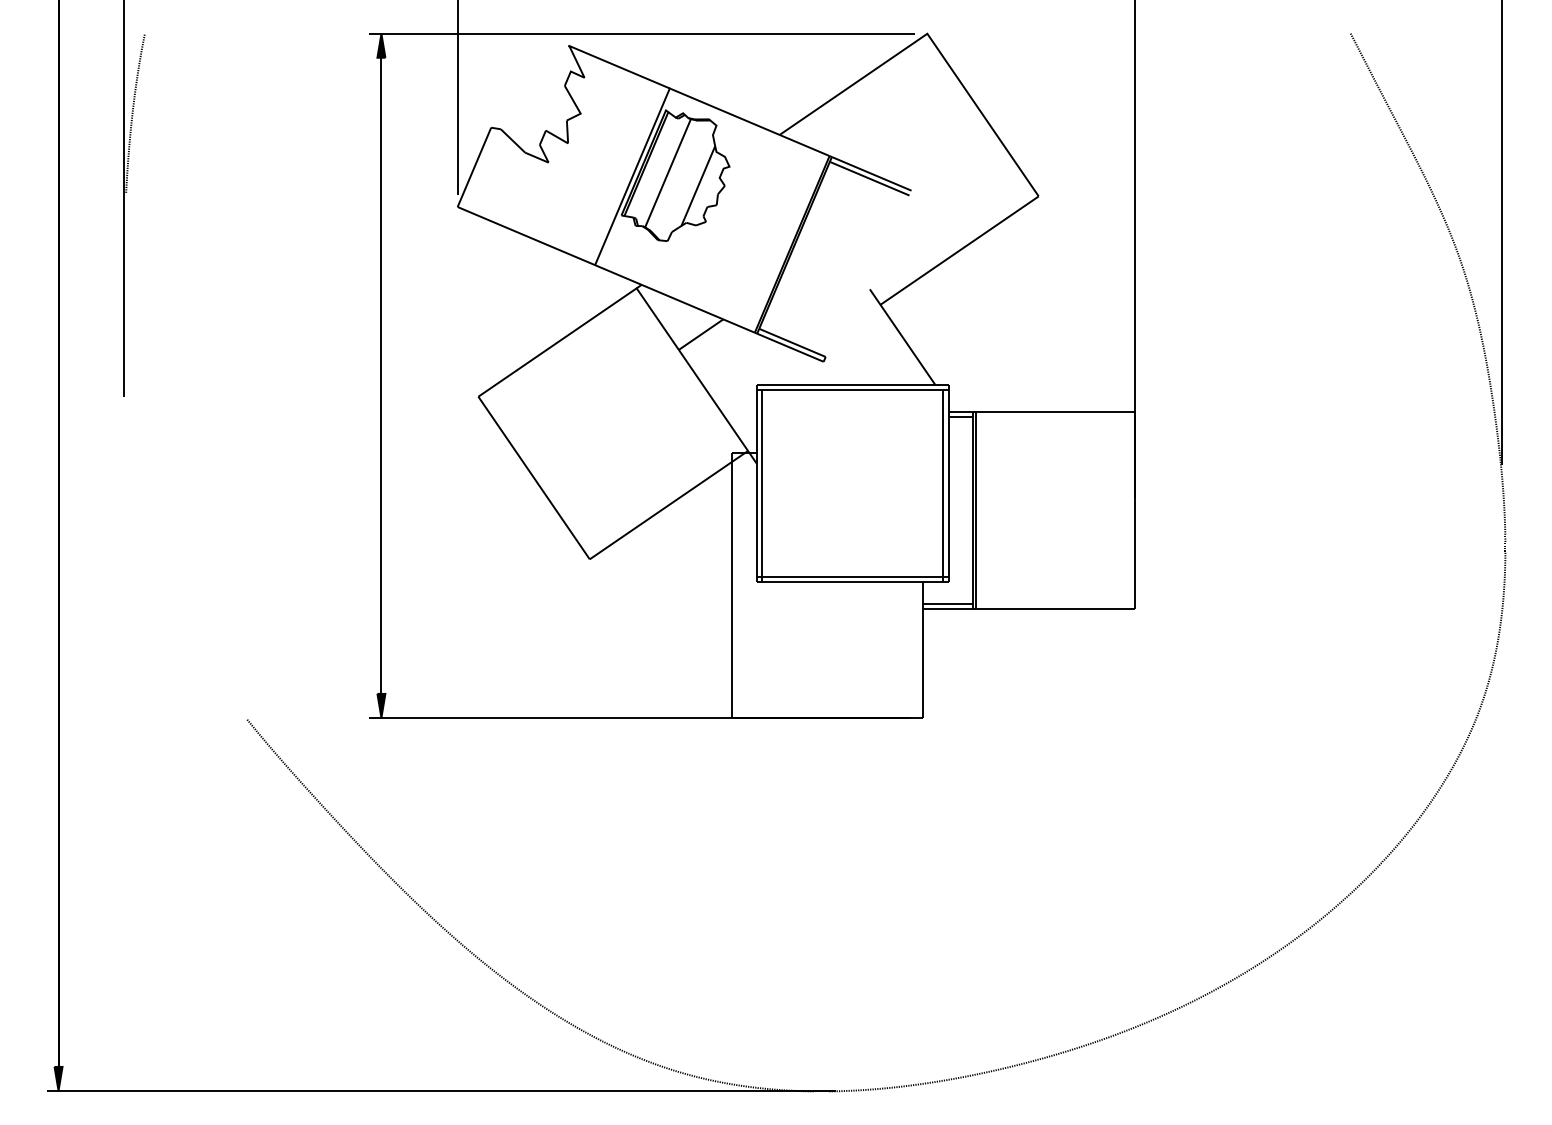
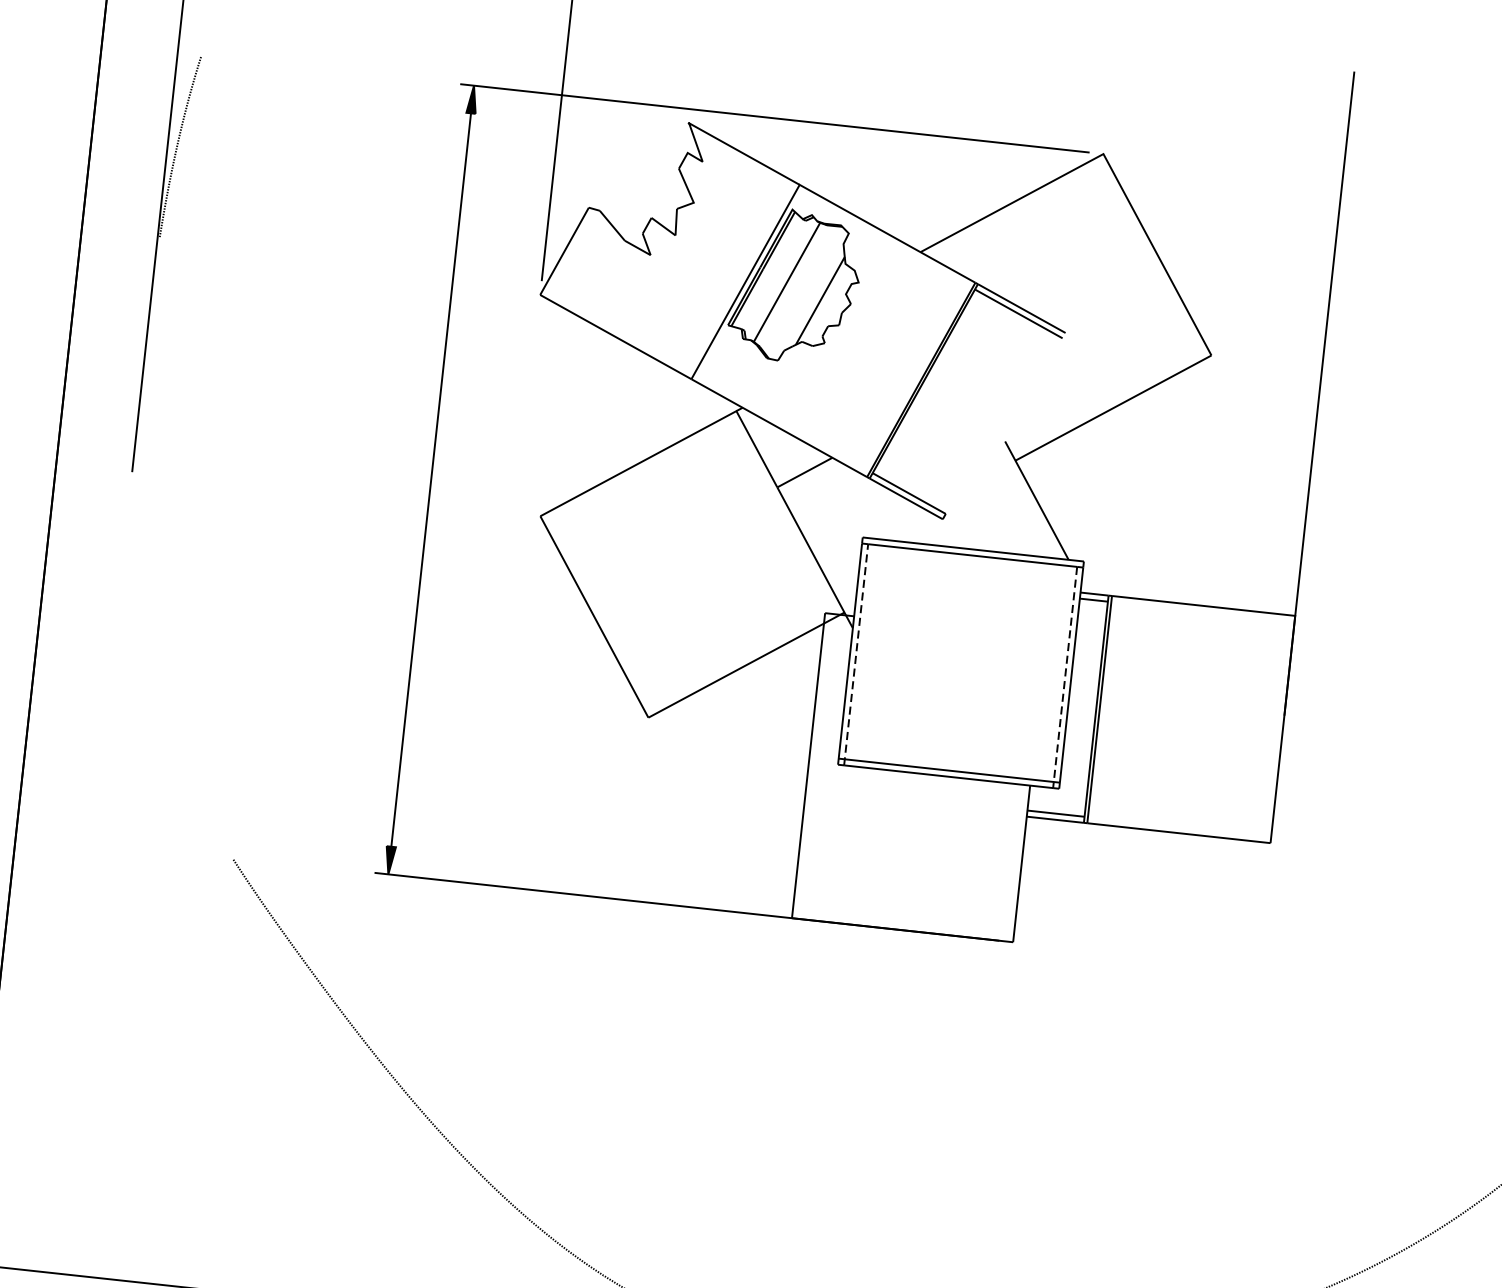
line: (762, 486) -> (856, 655), solid -> dashed
line: (943, 486) -> (1065, 678), solid -> dashed

